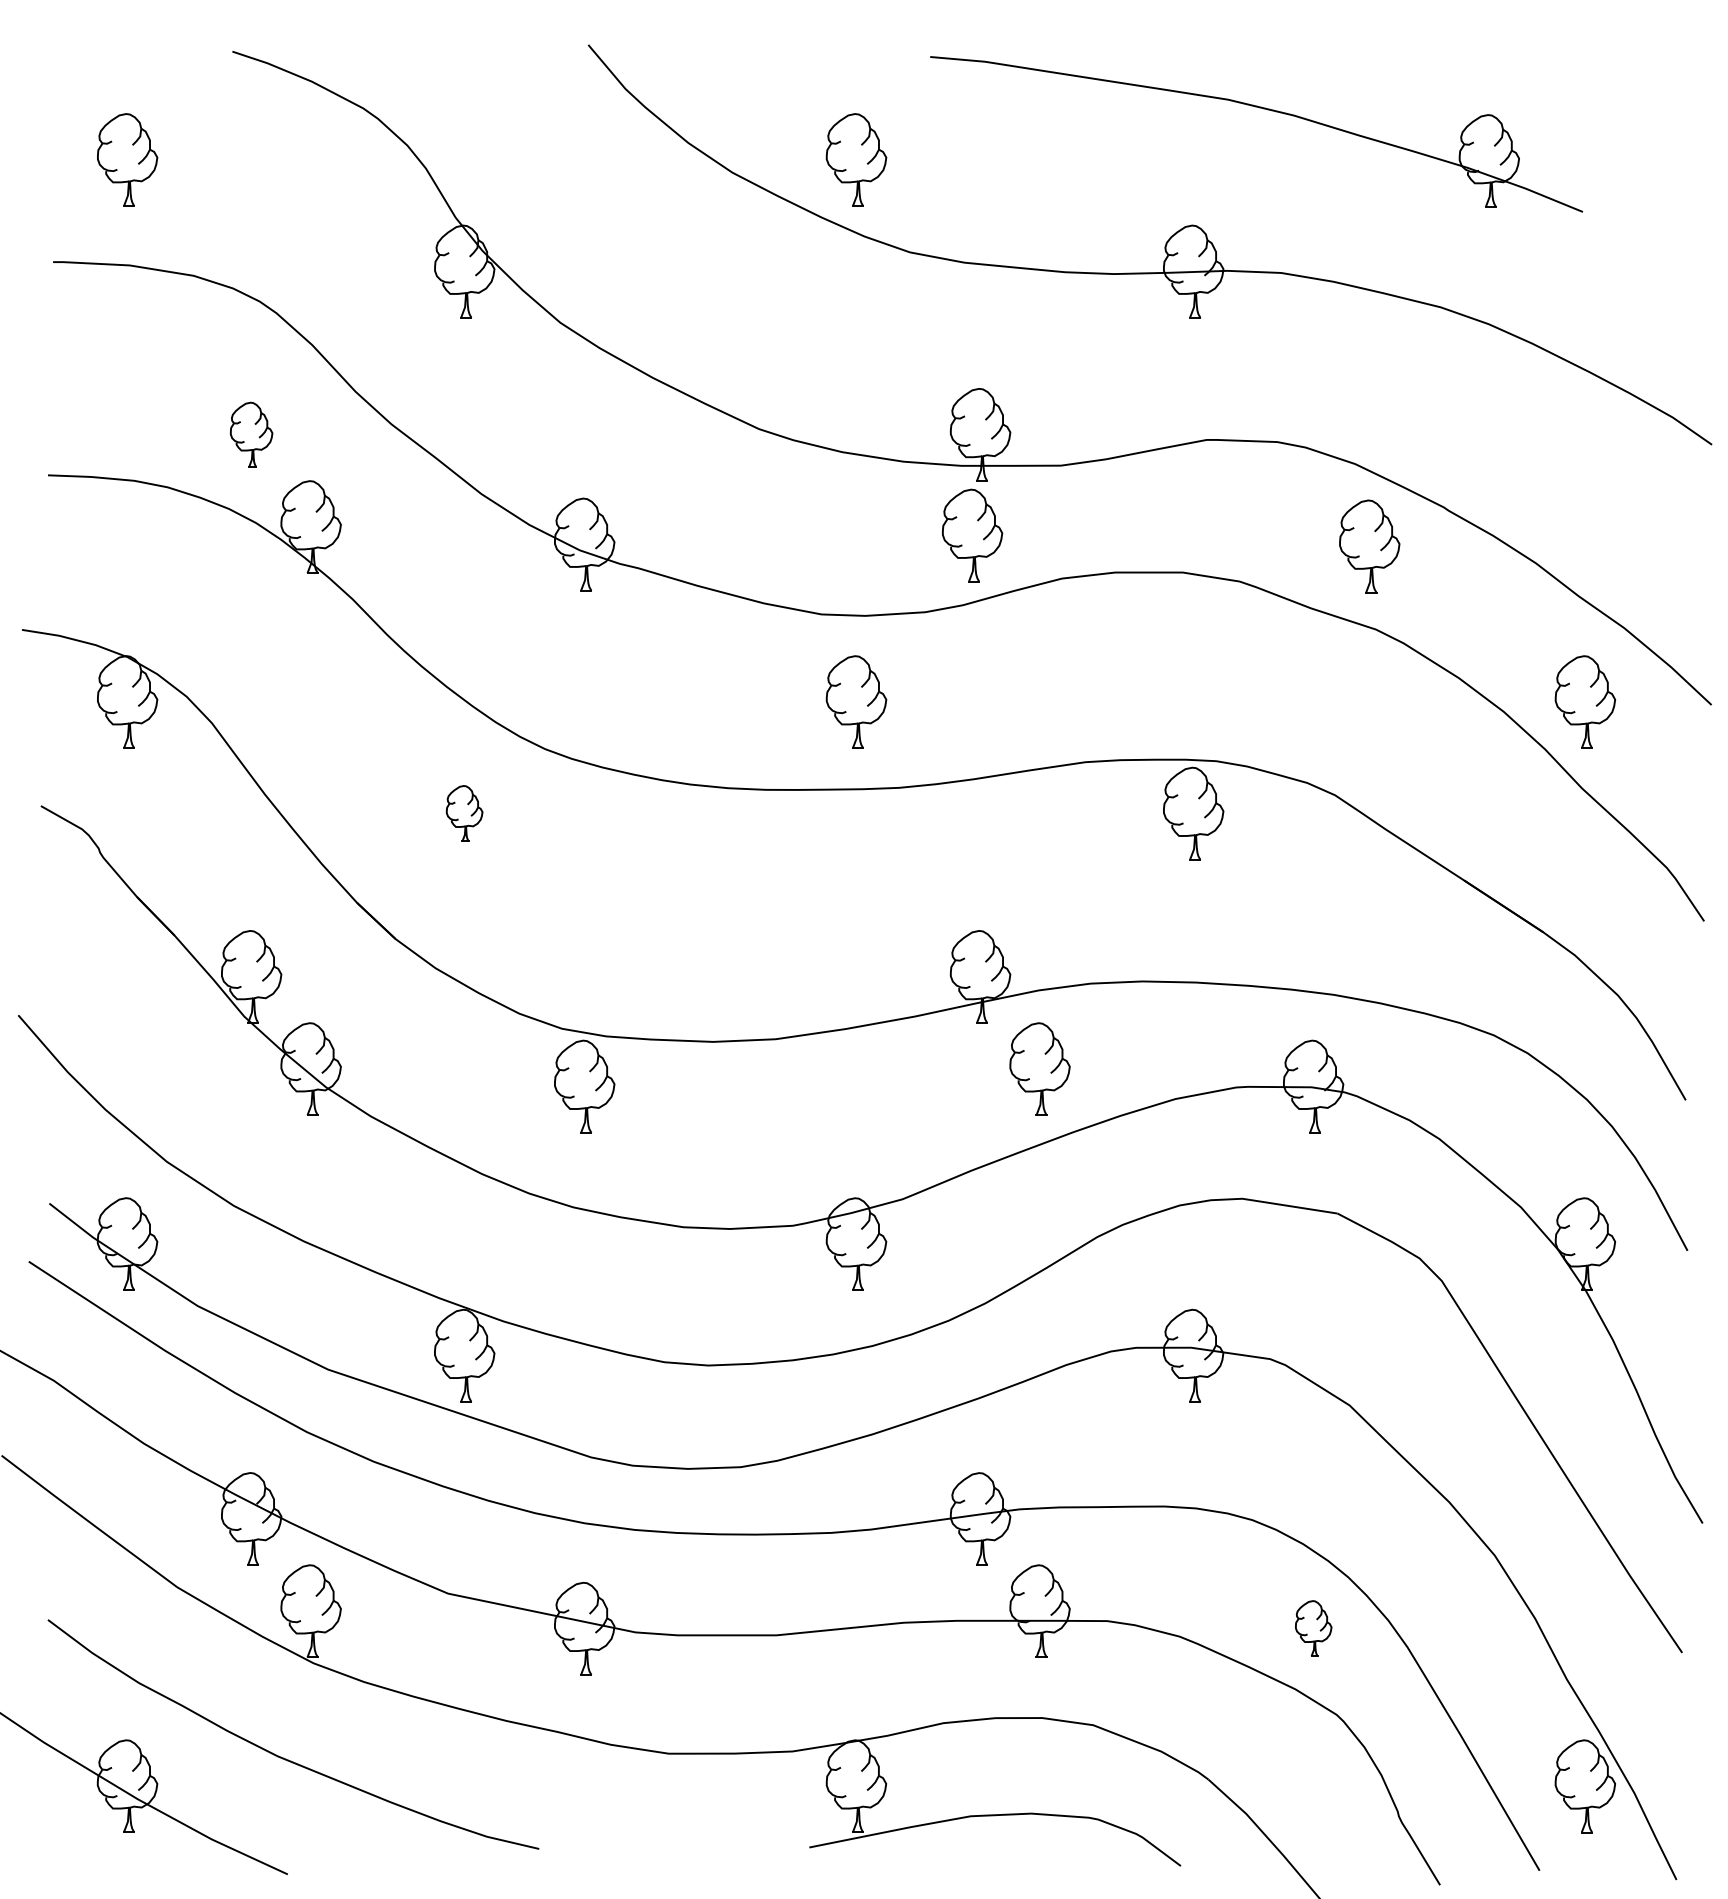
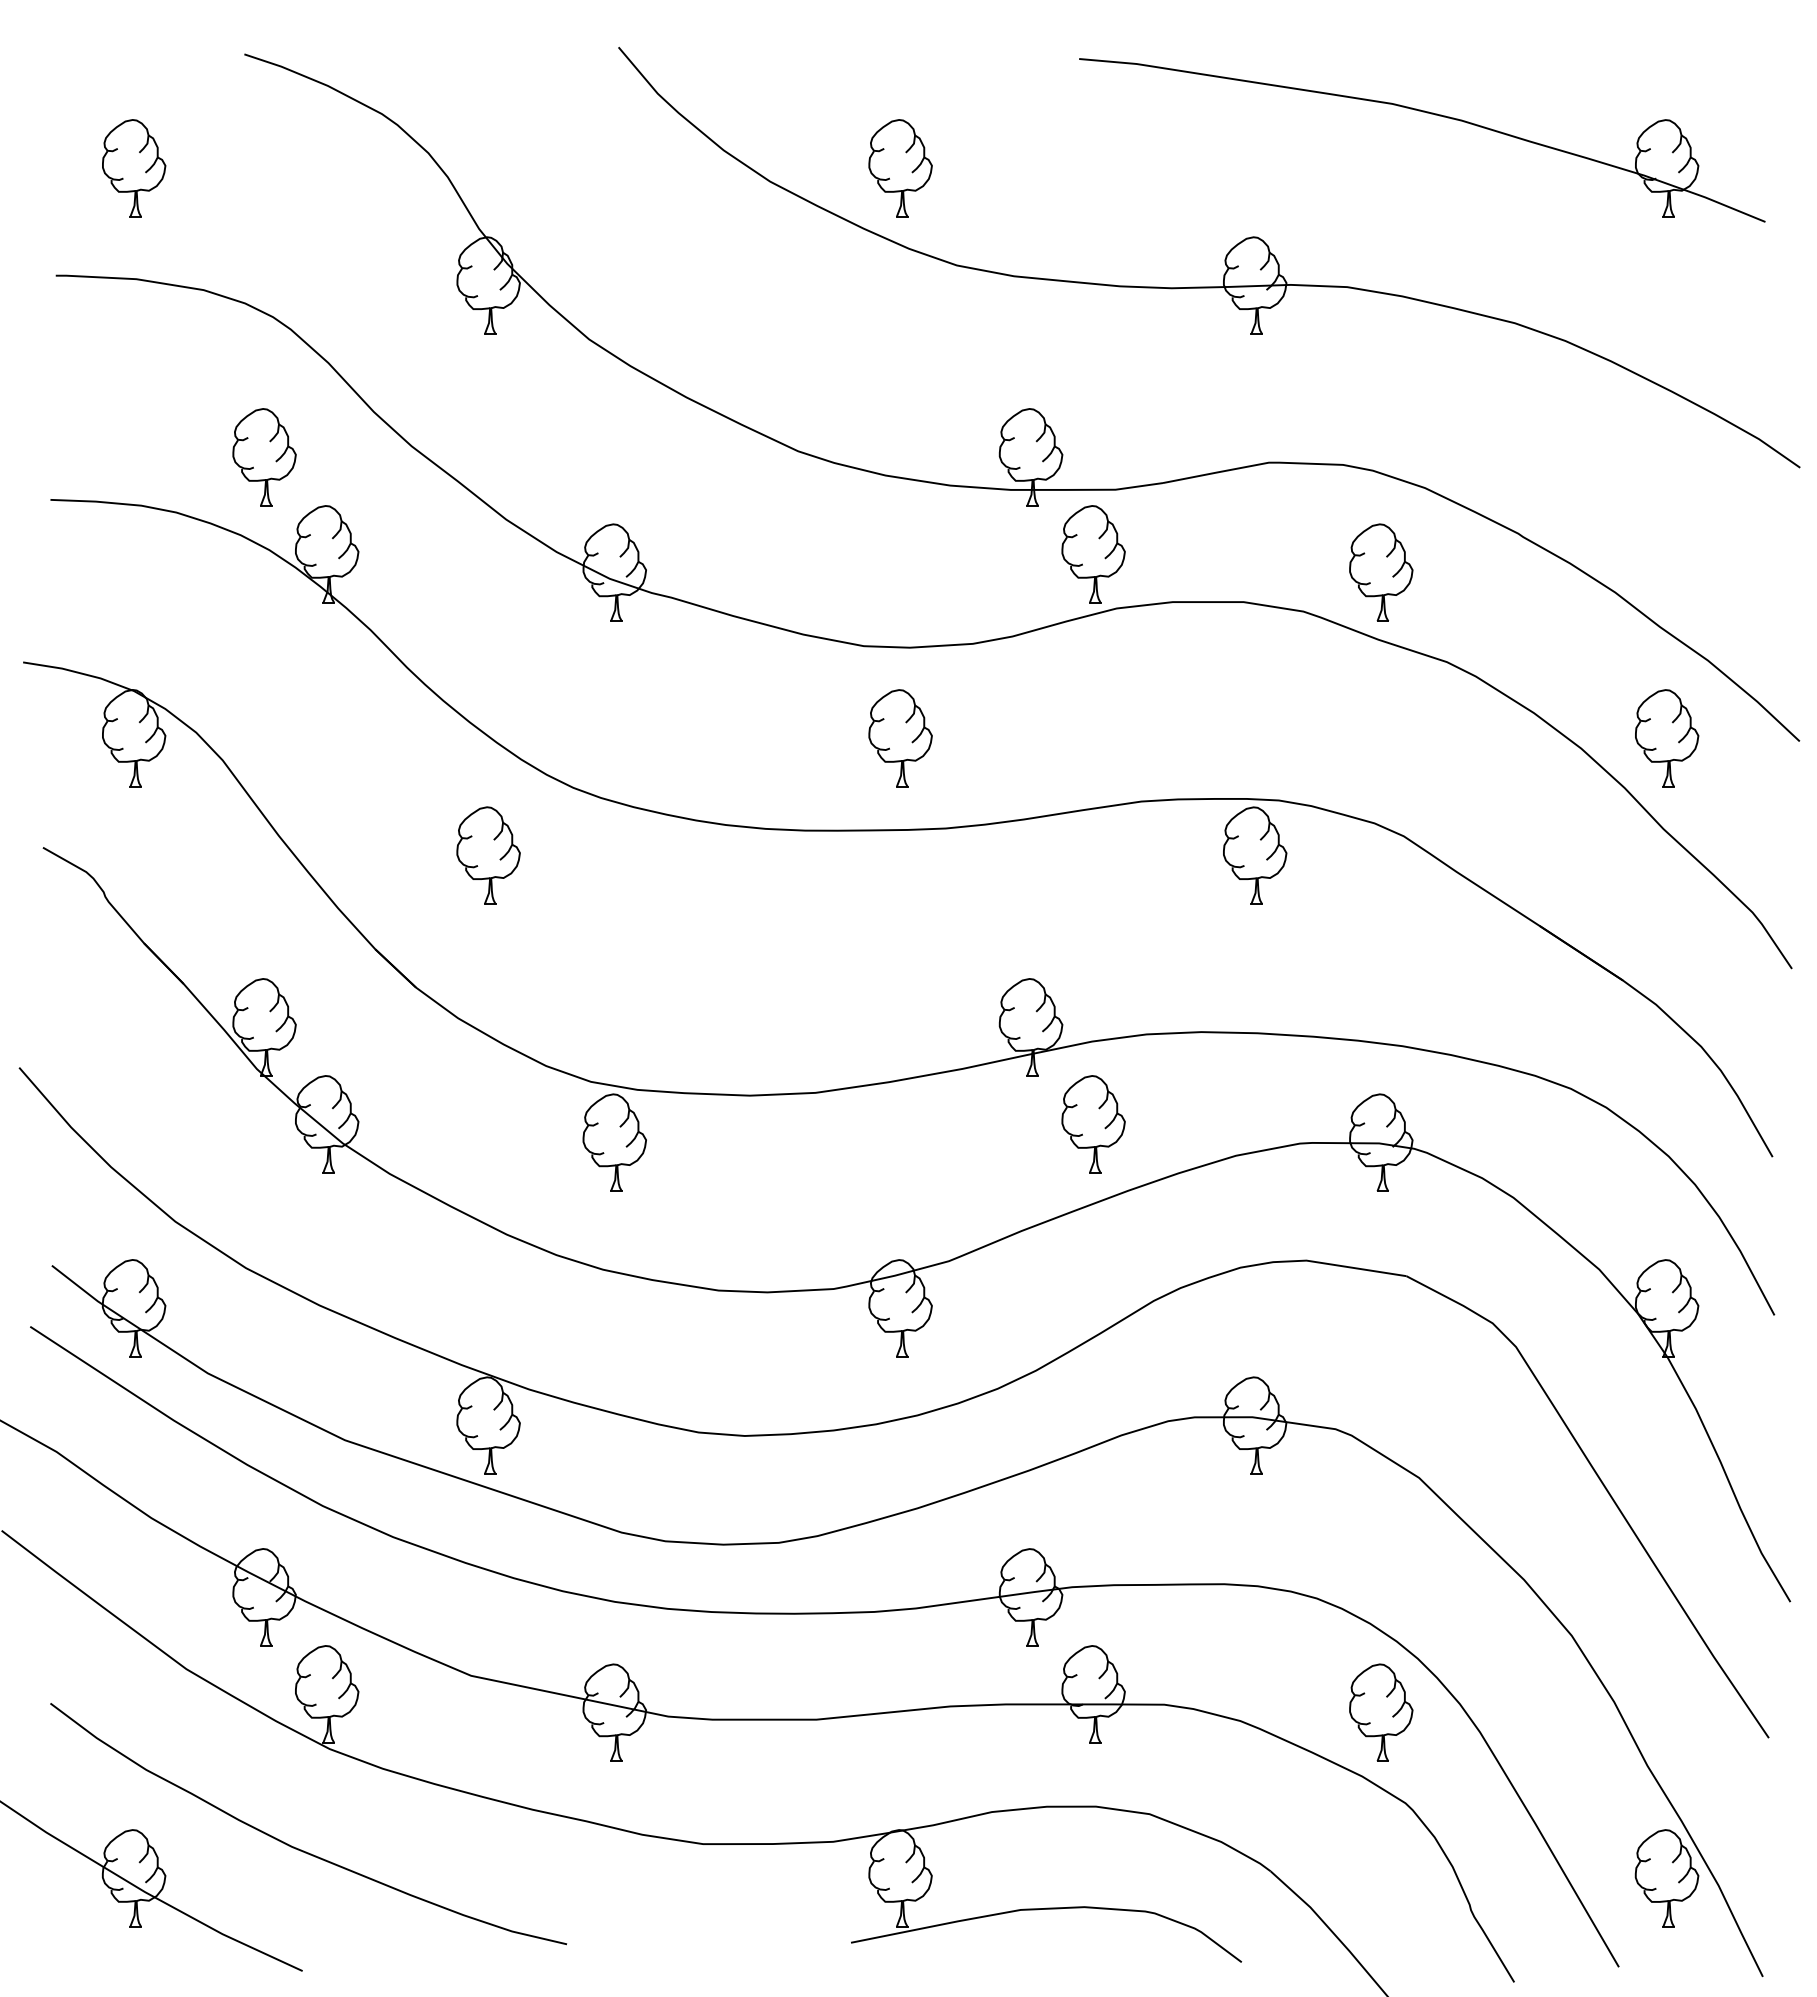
part: (1261, 108) -> (1427, 113), moved
part: (251, 435) -> (264, 457), size x1.43
part: (972, 535) -> (1093, 554), moved
part: (1369, 546) -> (1381, 572), moved
part: (464, 813) -> (488, 855), size x1.67
part: (1313, 1628) -> (1381, 1712), size x1.67

